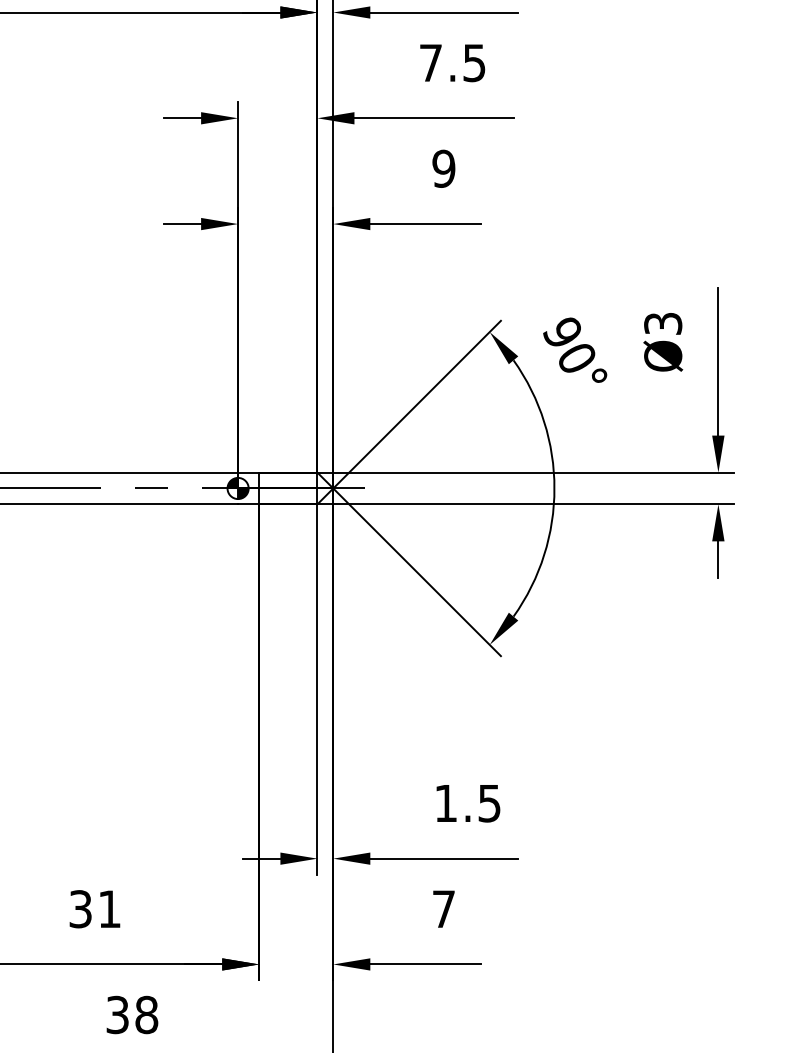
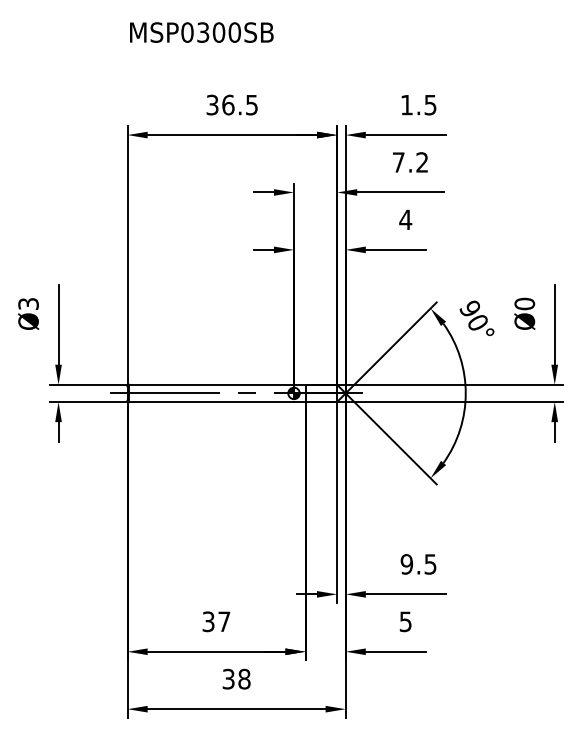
text: (474, 63) -> (422, 162), 7.5 -> 7.2
text: (443, 168) -> (405, 219), 9 -> 4
text: (662, 322) -> (524, 303), Ø3 -> Ø0
text: (445, 803) -> (406, 564), 1.5 -> 9.5
text: (109, 908) -> (224, 621), 31 -> 37
text: (443, 908) -> (405, 621), 7 -> 5

